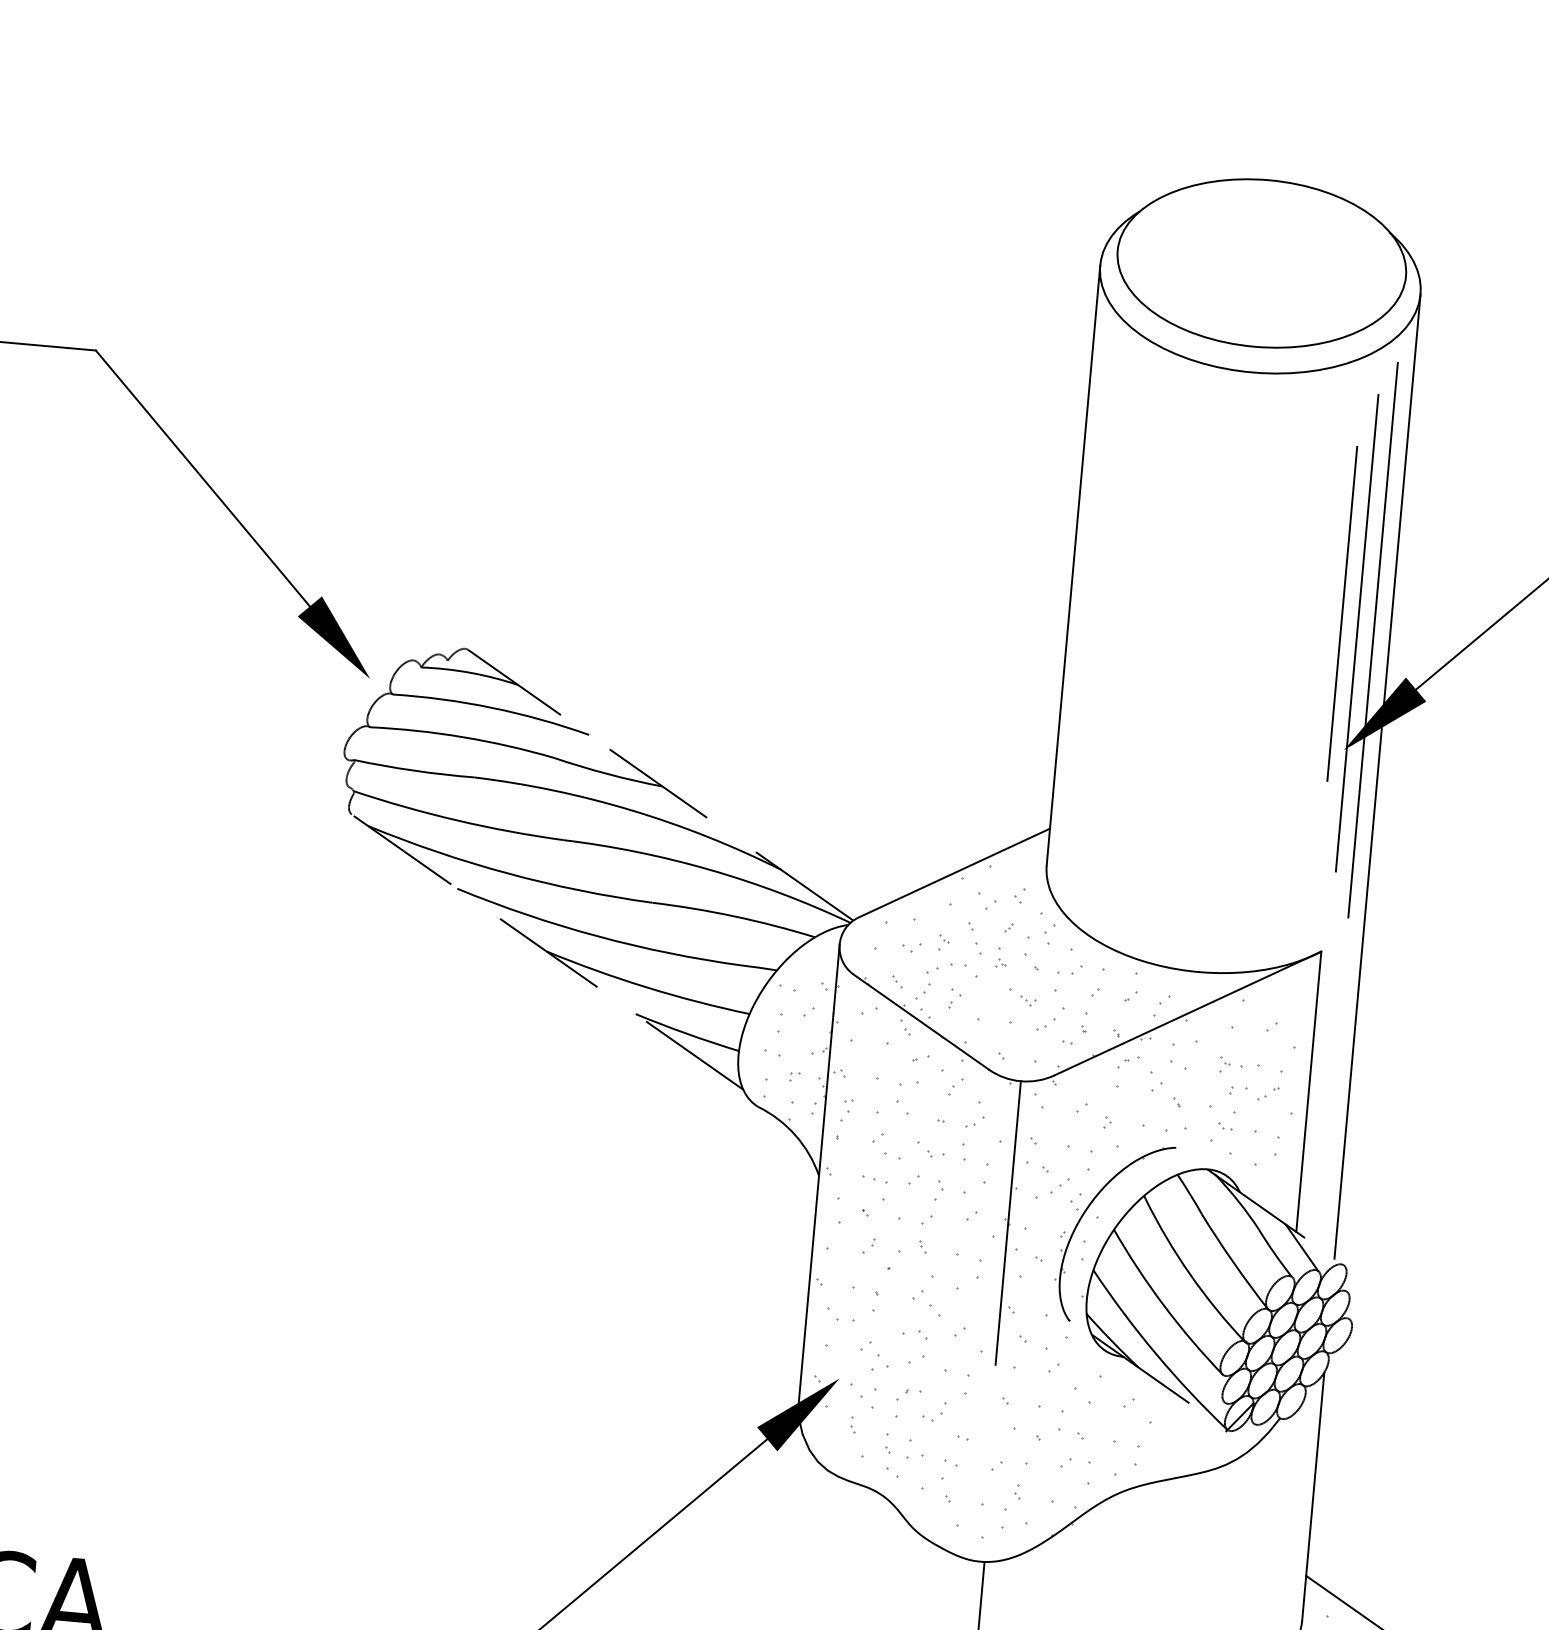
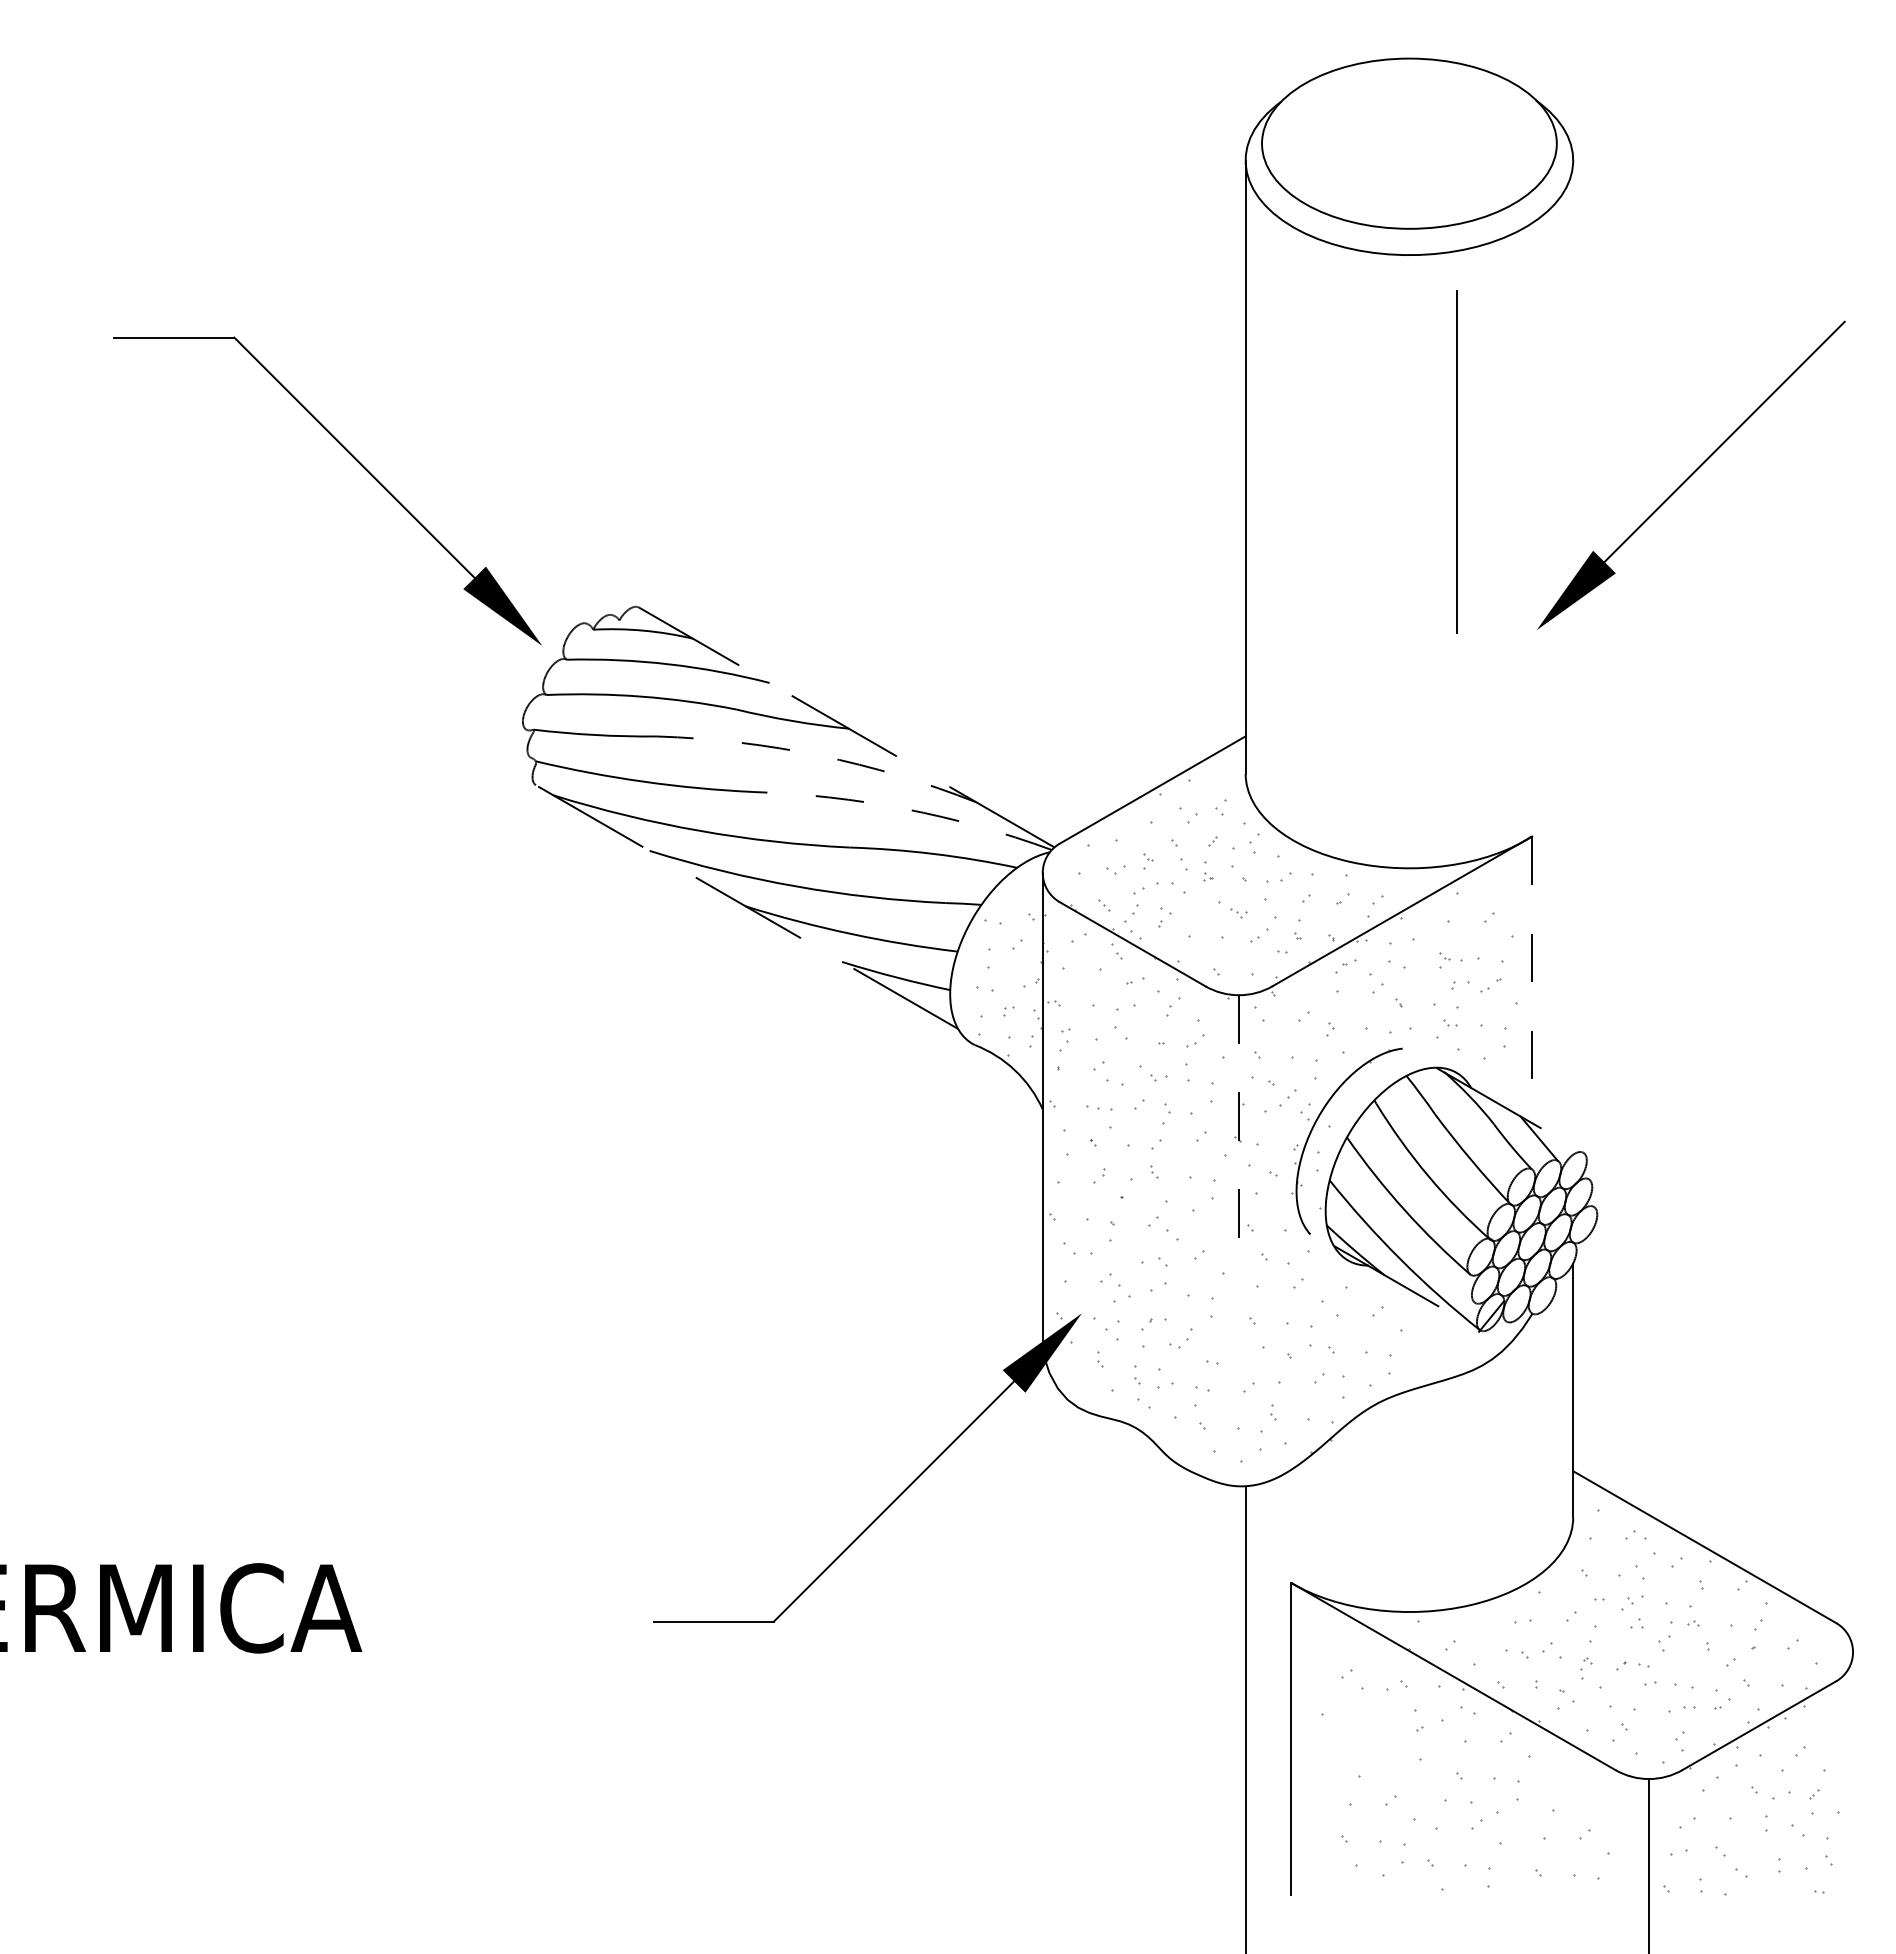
line: (1342, 613) -> (1456, 461), moved
line: (1357, 632) -> (1539, 509), removed
line: (1373, 639) -> (1556, 515), removed
line: (1377, 776) -> (1573, 653), removed
arc: (631, 810) -> (819, 755), solid -> dashed
arc: (710, 869) -> (904, 808), solid -> dashed
line: (1309, 1092) -> (1532, 980), solid -> dashed
line: (1008, 1223) -> (1239, 1140), solid -> dashed

